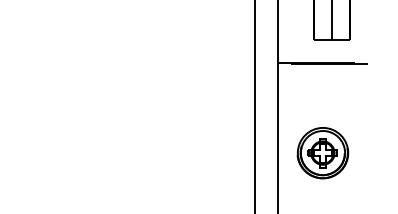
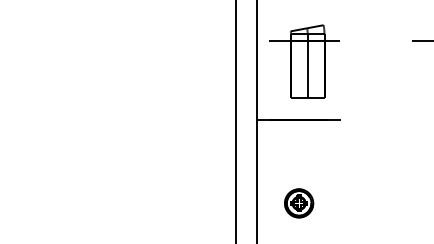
part: (322, 153) -> (298, 203), size x0.6

